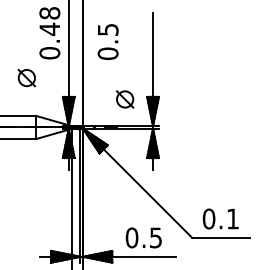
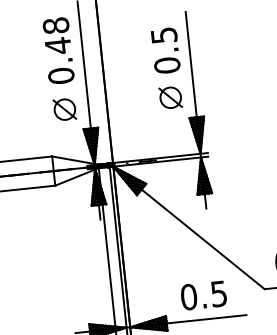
text: (107, 41) -> (164, 50), moved
part: (26, 77) -> (64, 109), moved
part: (125, 99) -> (171, 97), moved

